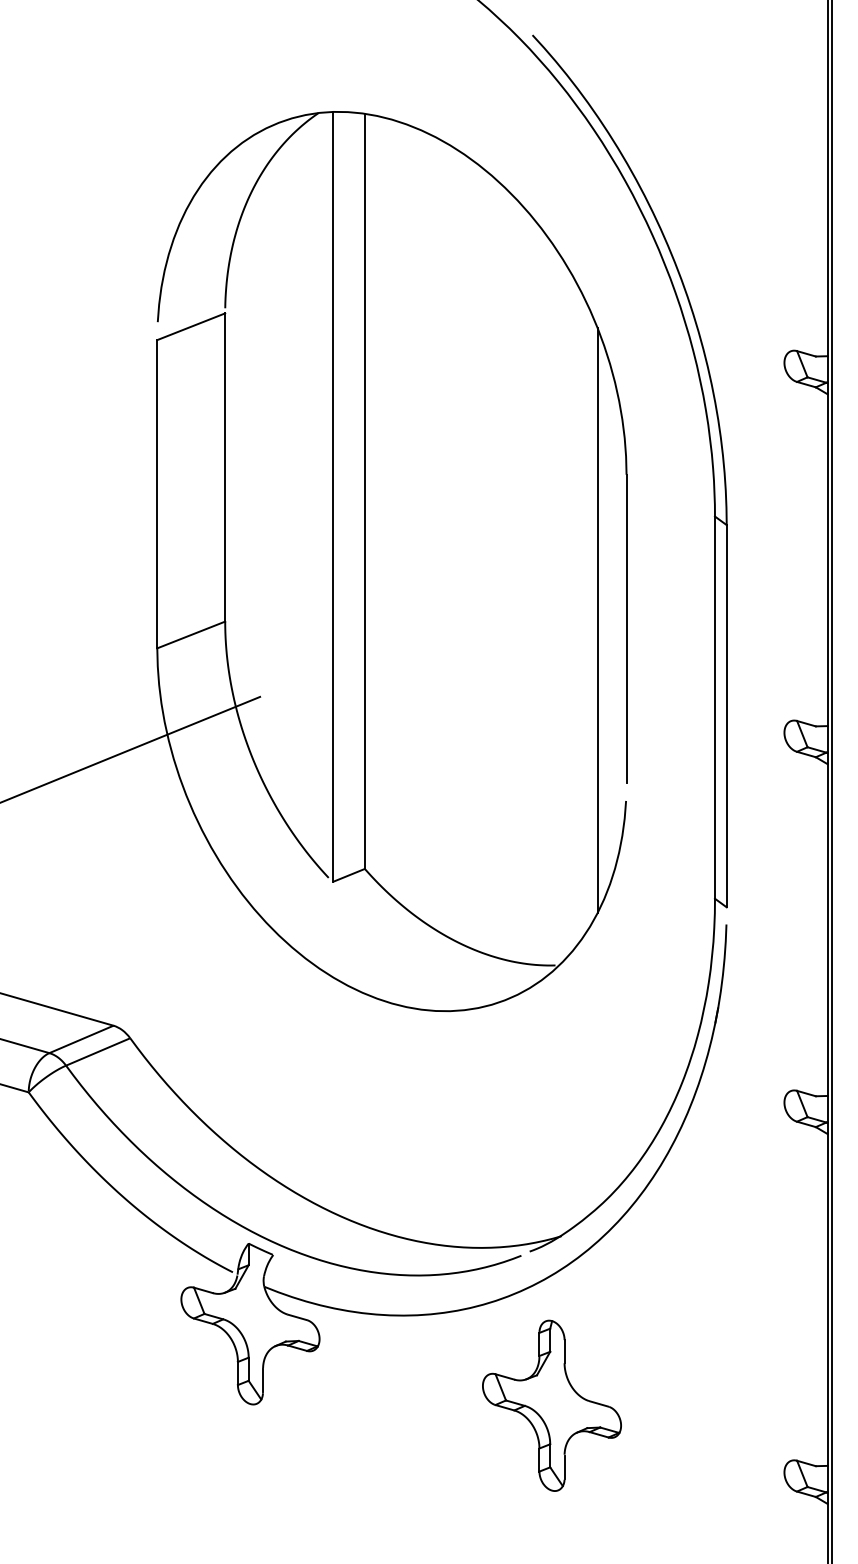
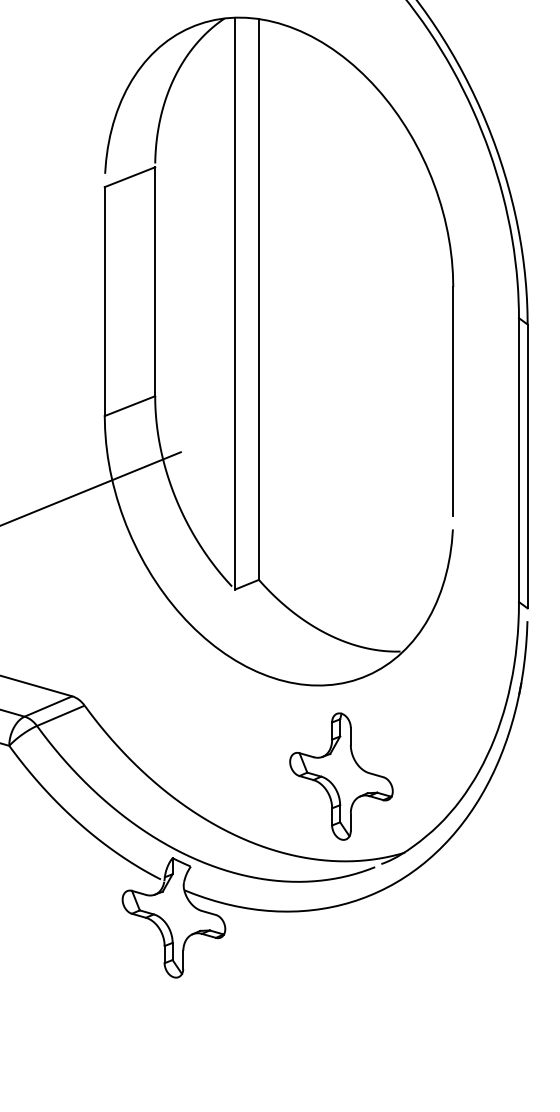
line: (597, 620) -> (431, 395), removed
part: (551, 1405) -> (341, 776), moved

